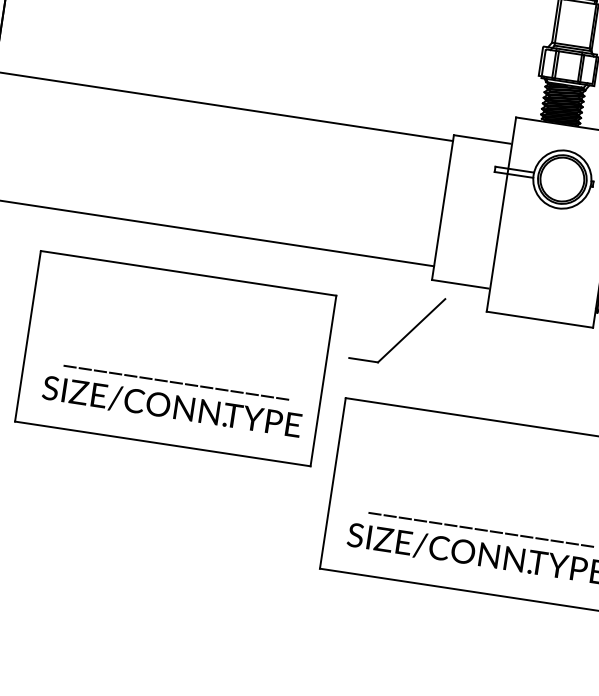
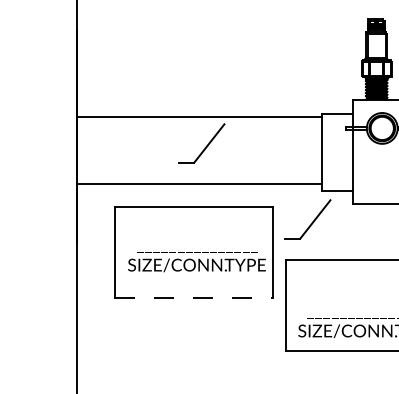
part: (220, 156) -> (201, 143), added
text: (171, 401) -> (196, 262), moved
line: (163, 444) -> (194, 298), solid -> dashed

